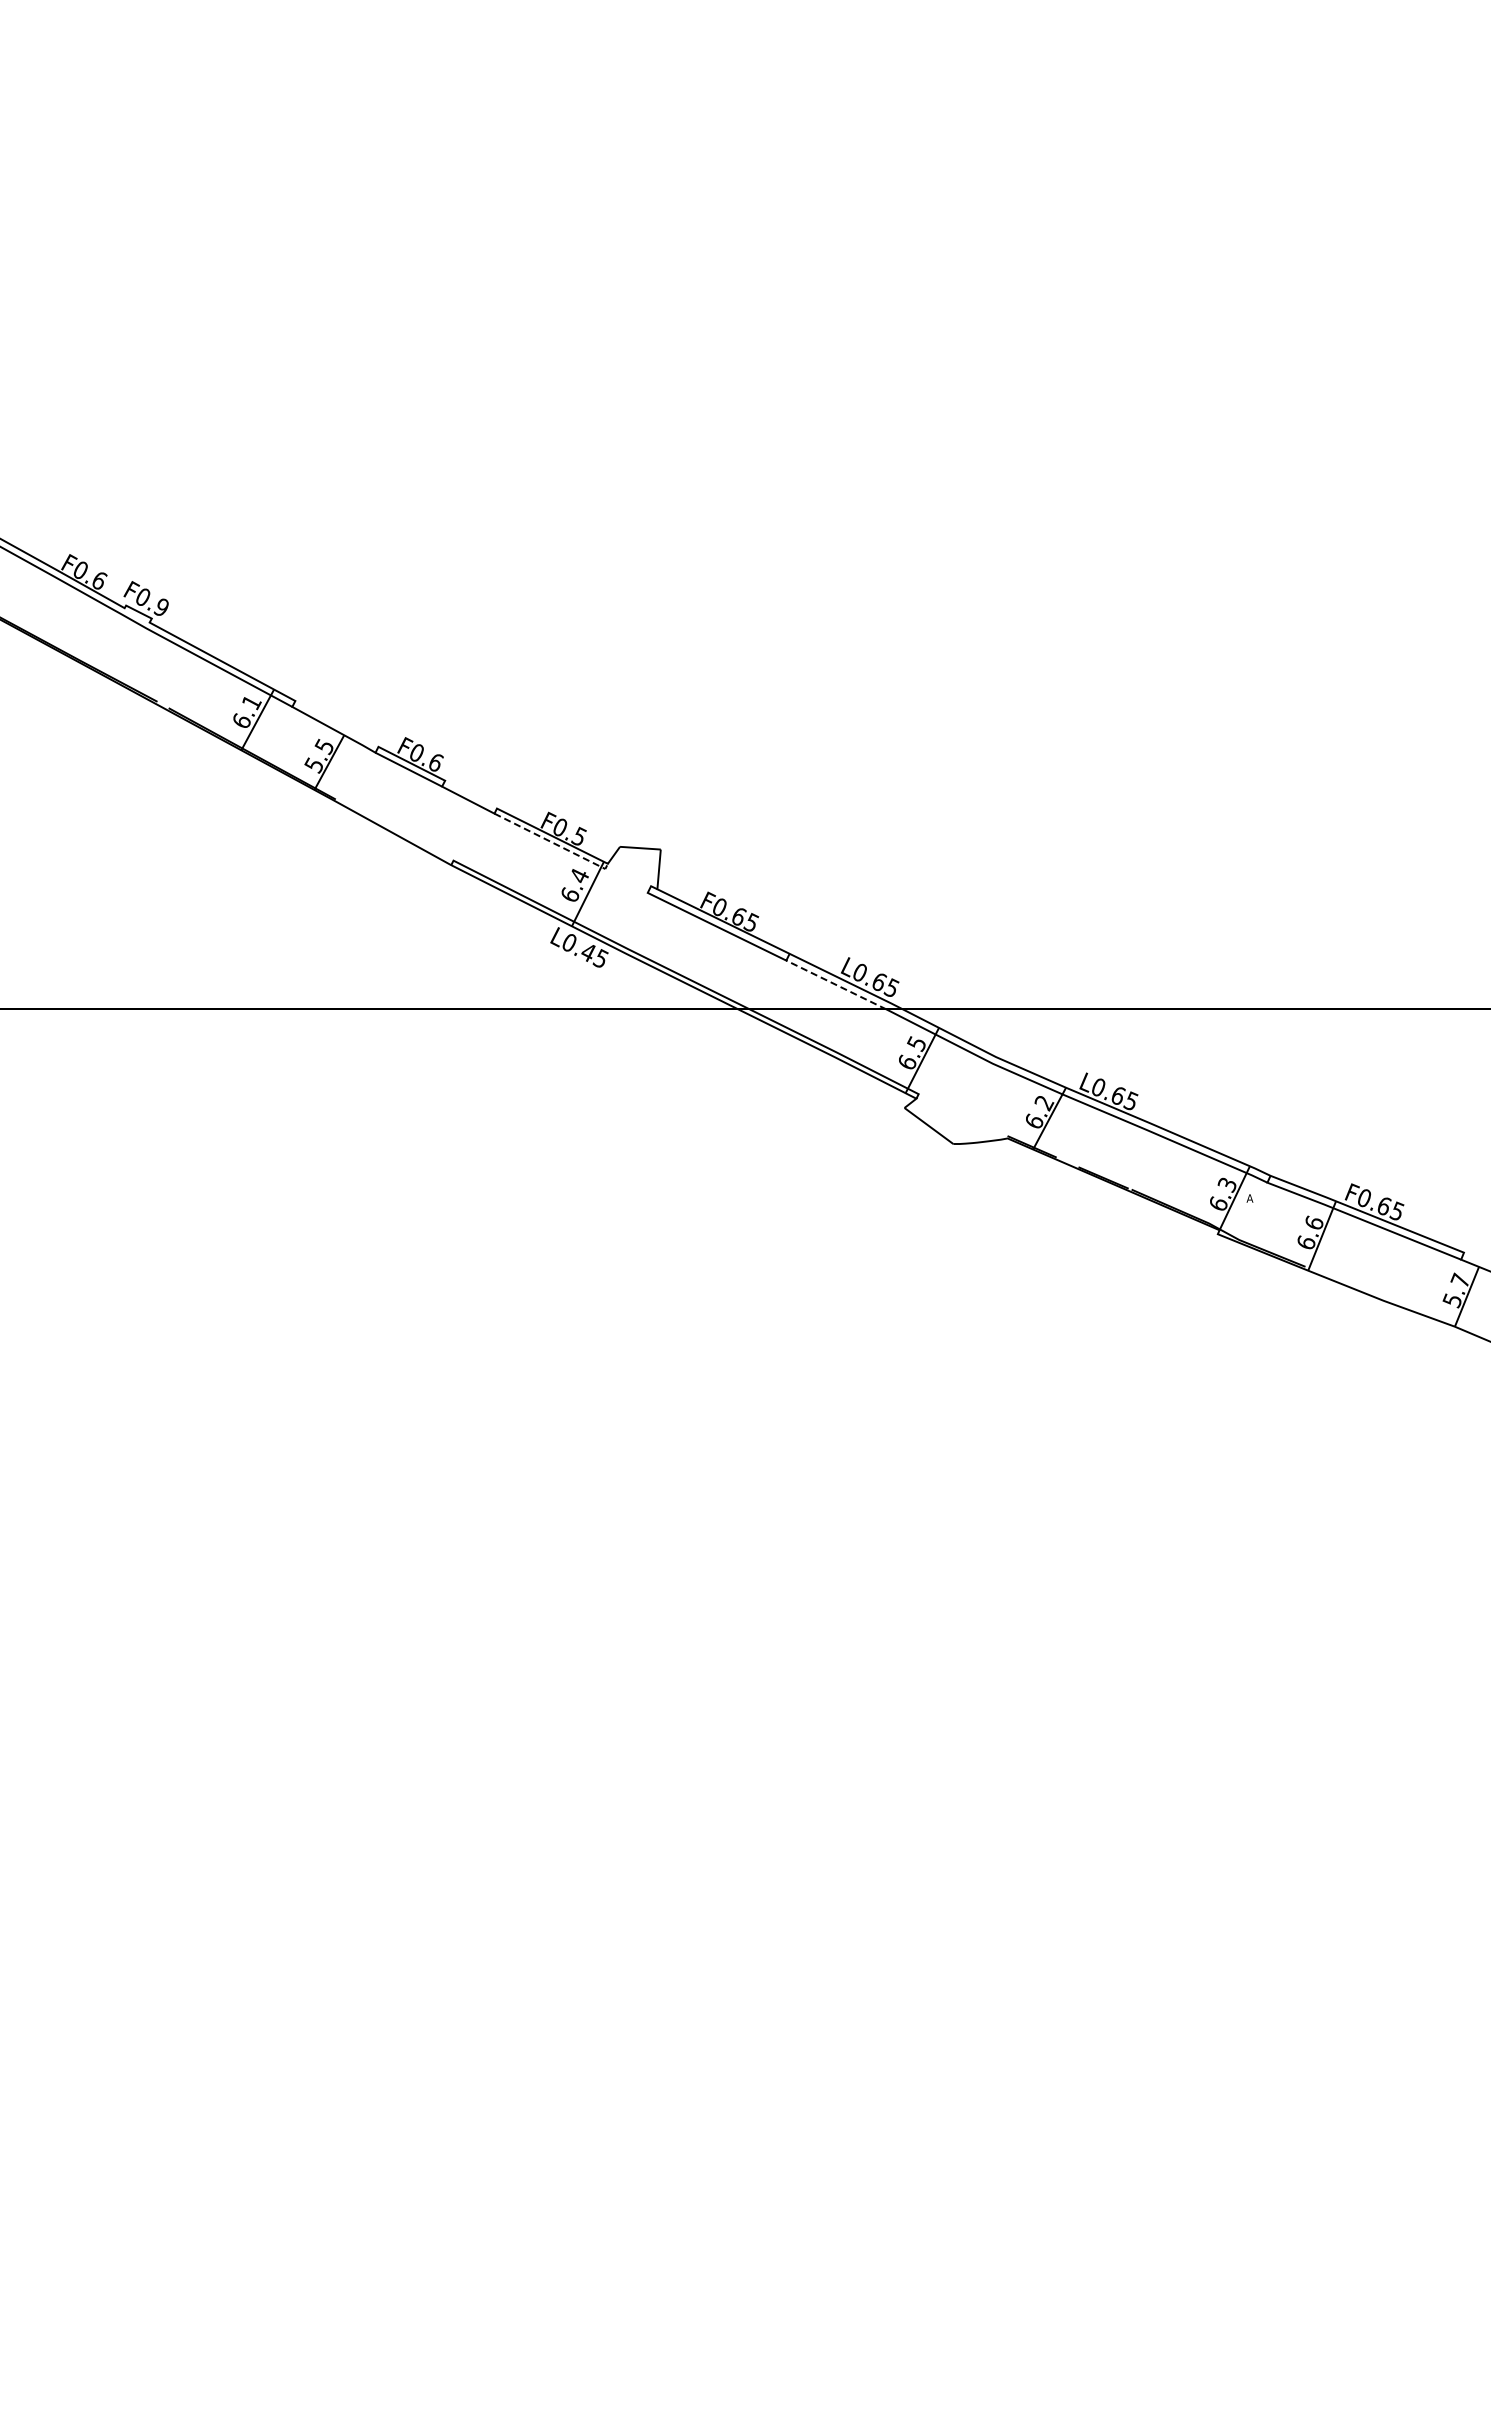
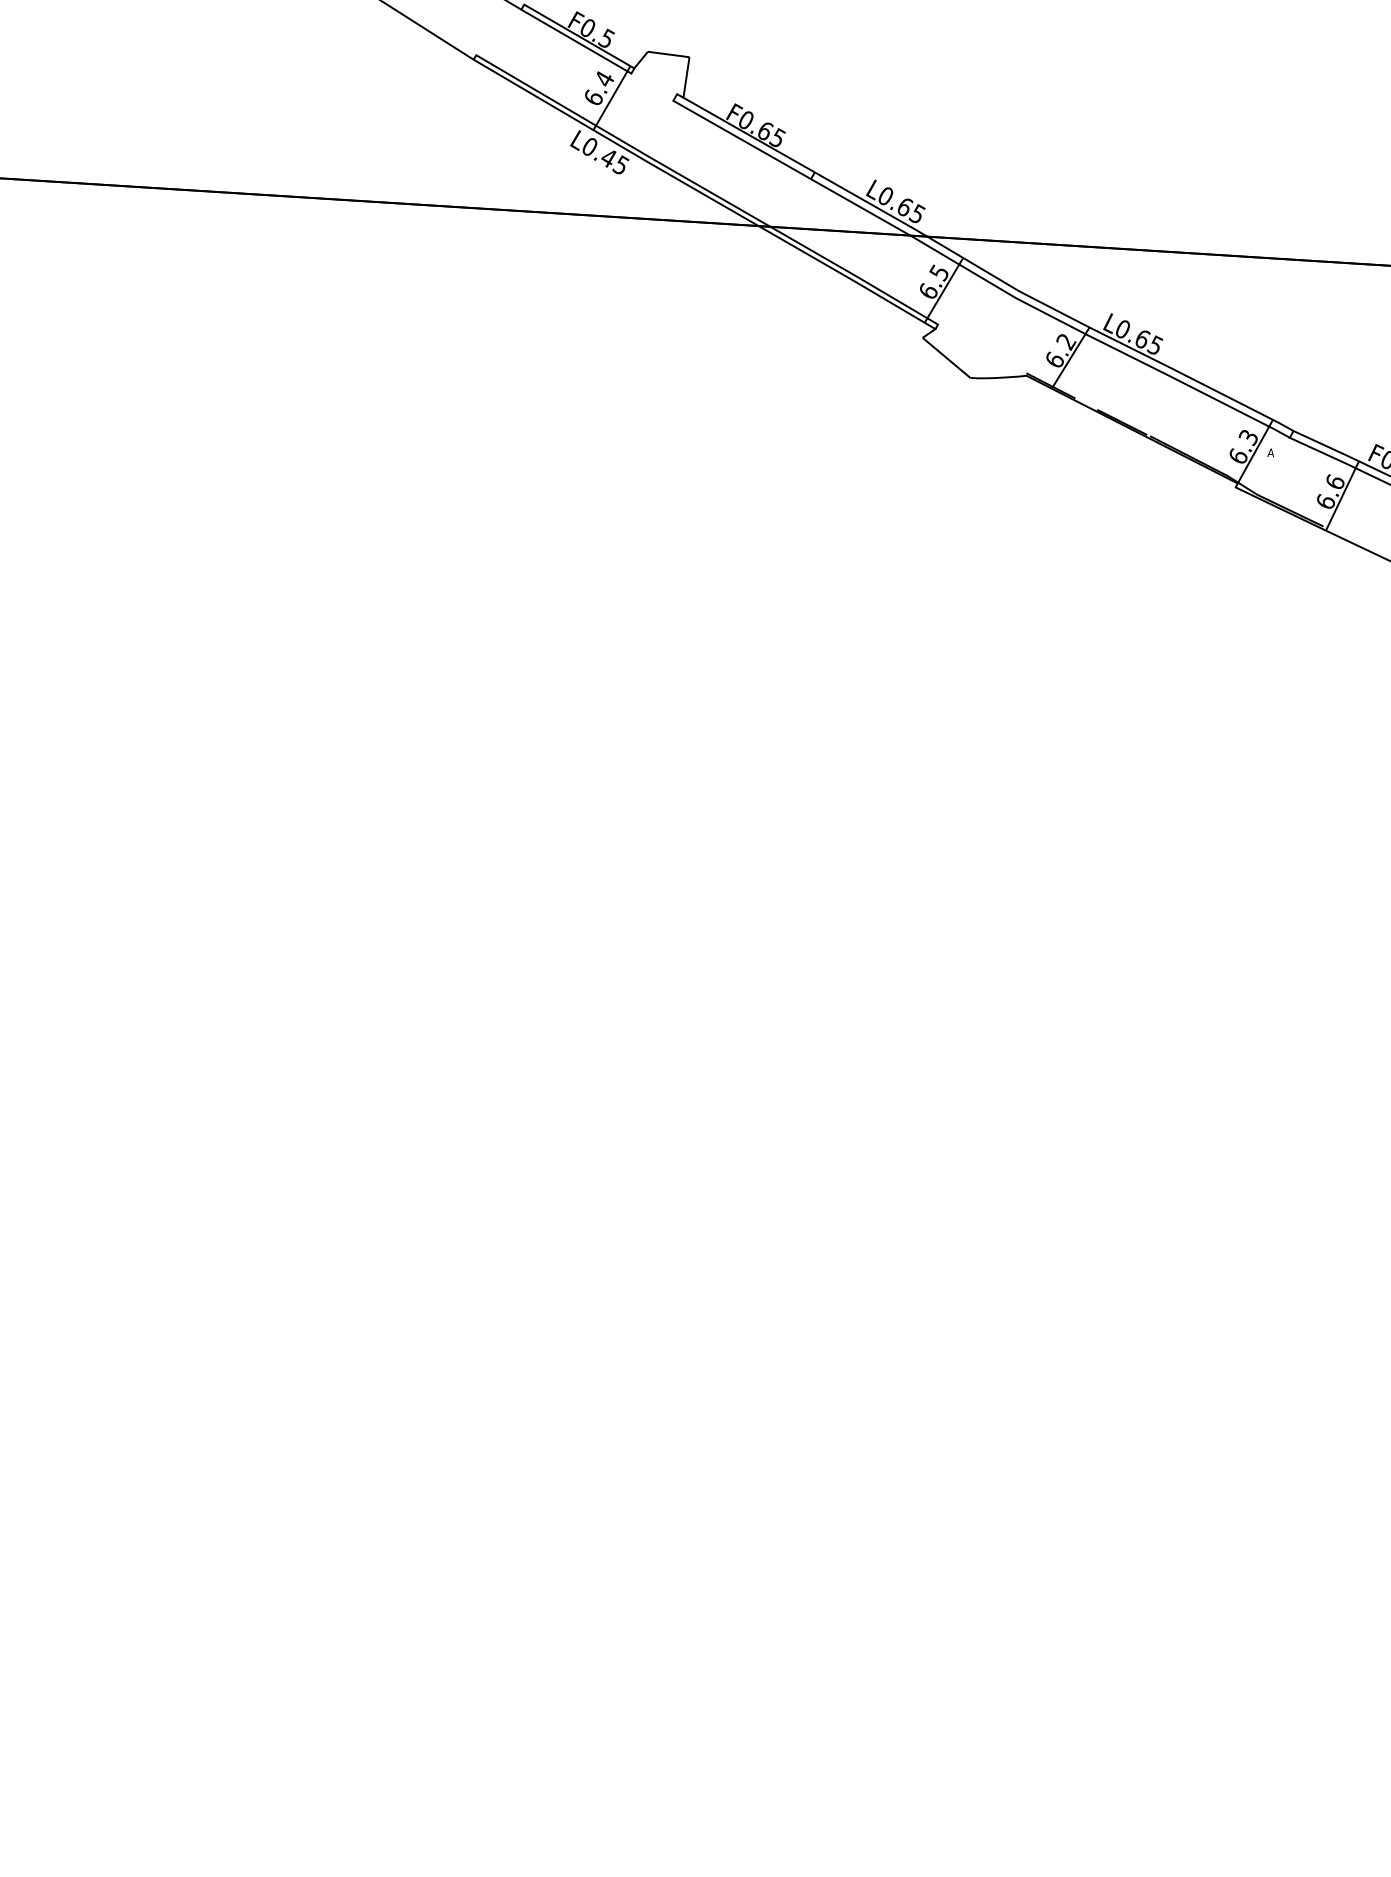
line: (553, 843) -> (579, 44), dashed -> solid
line: (836, 985) -> (860, 207), dashed -> solid

